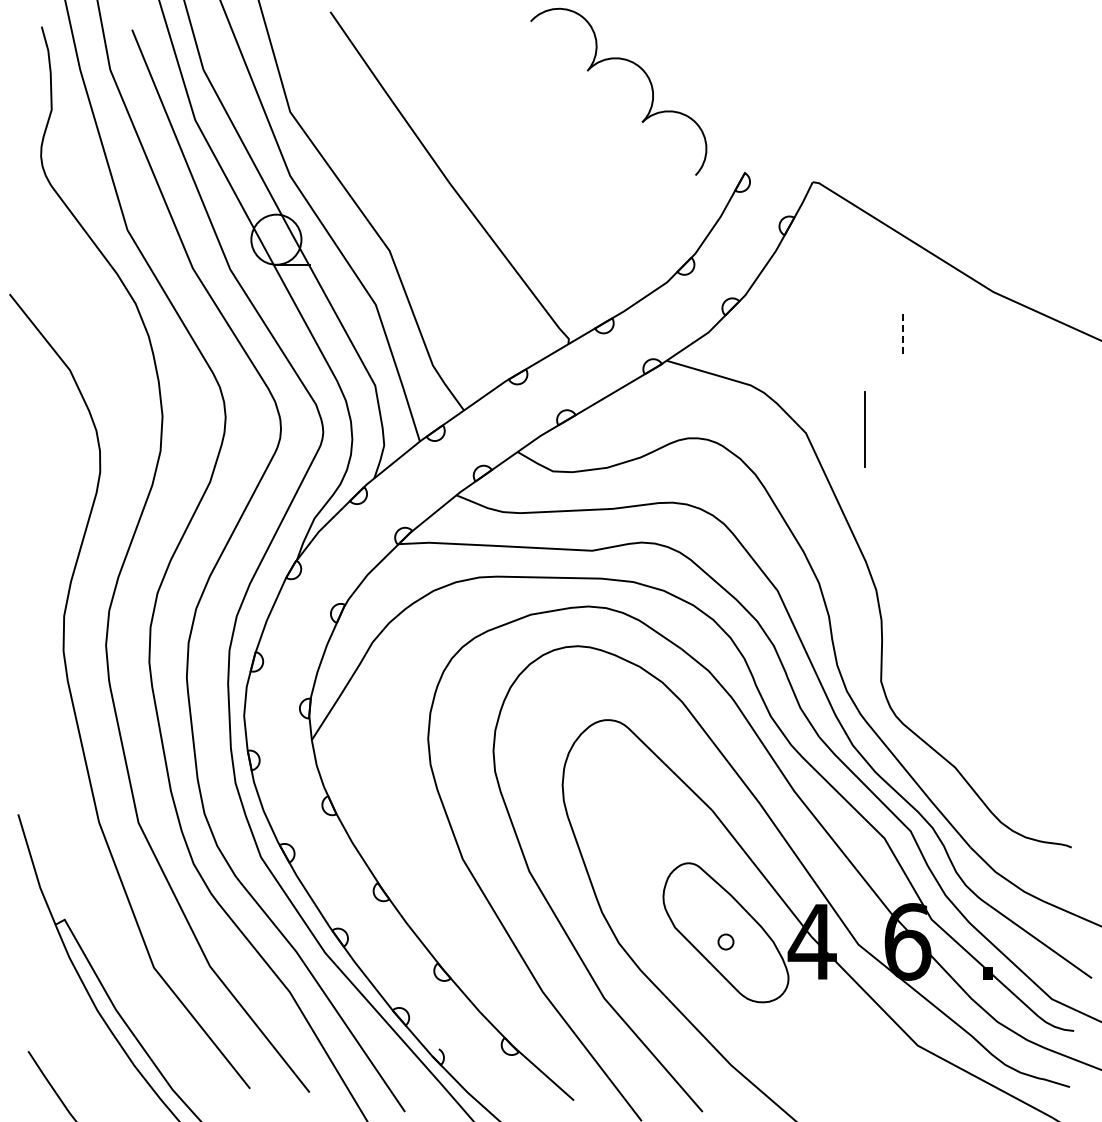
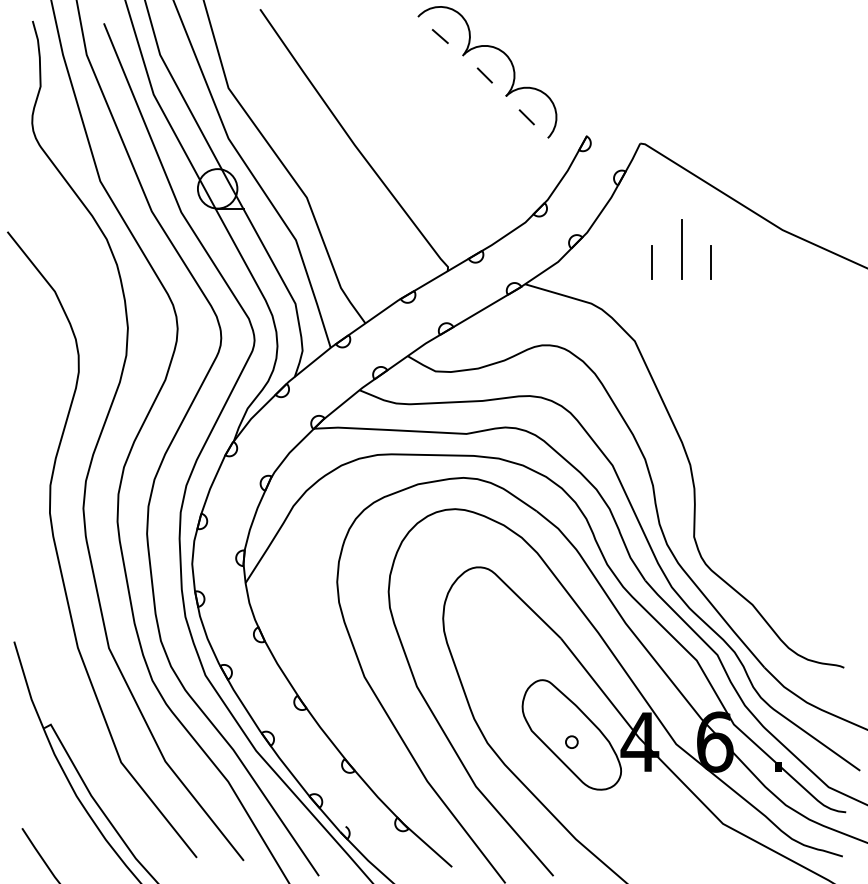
line: (558, 46) -> (439, 36), added
line: (615, 95) -> (484, 75), added
line: (668, 148) -> (526, 116), added
line: (827, 332) -> (651, 261), added
line: (902, 332) -> (710, 261), dashed -> solid
line: (864, 429) -> (681, 249), moved

